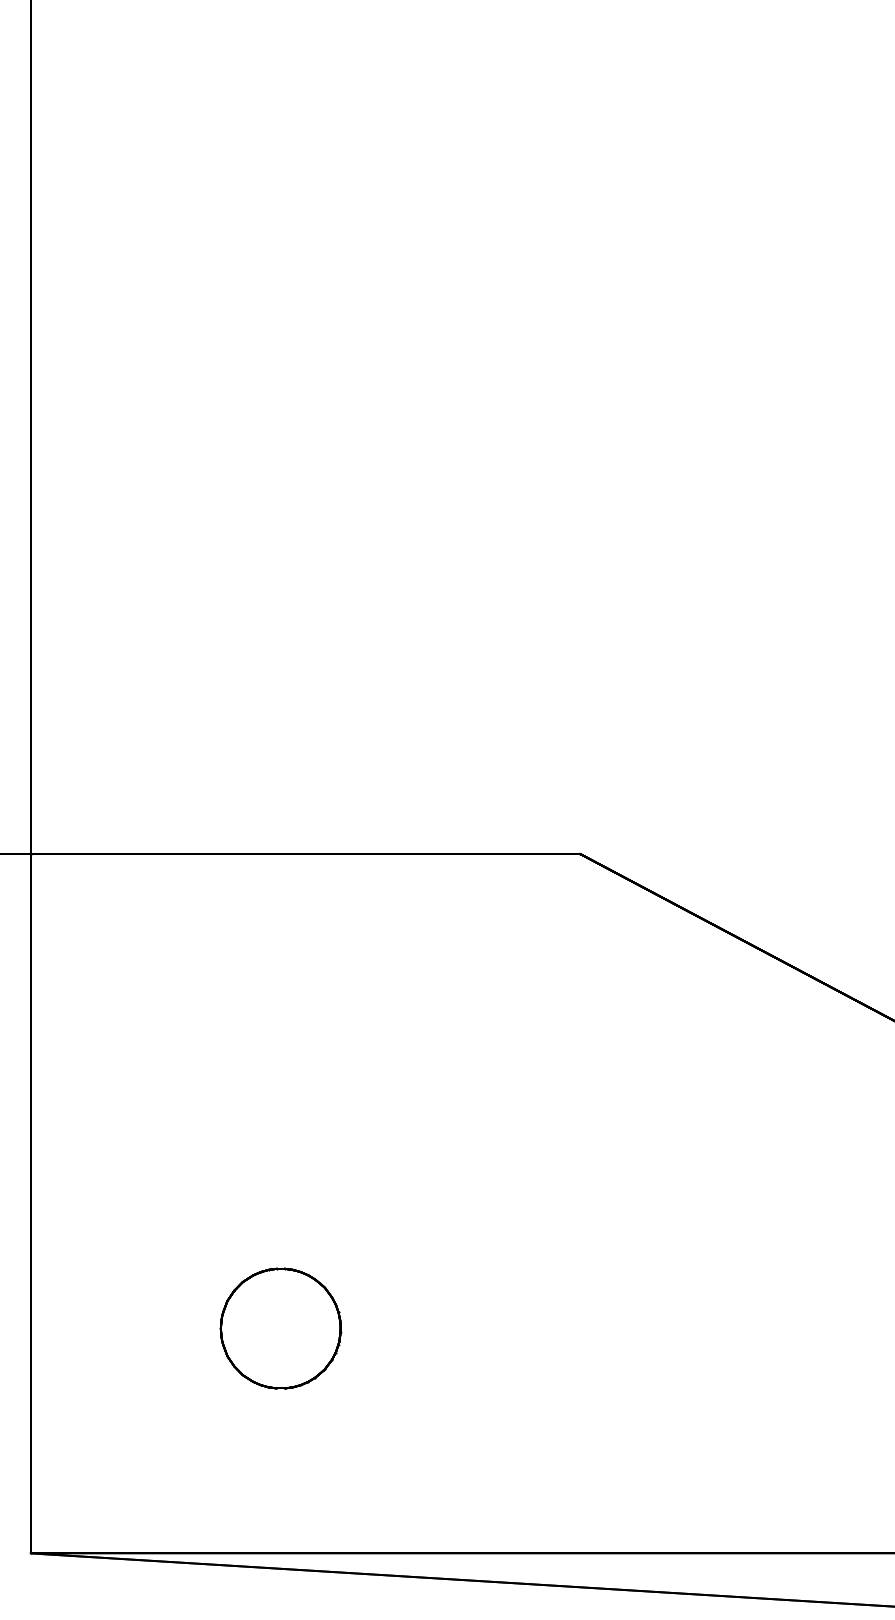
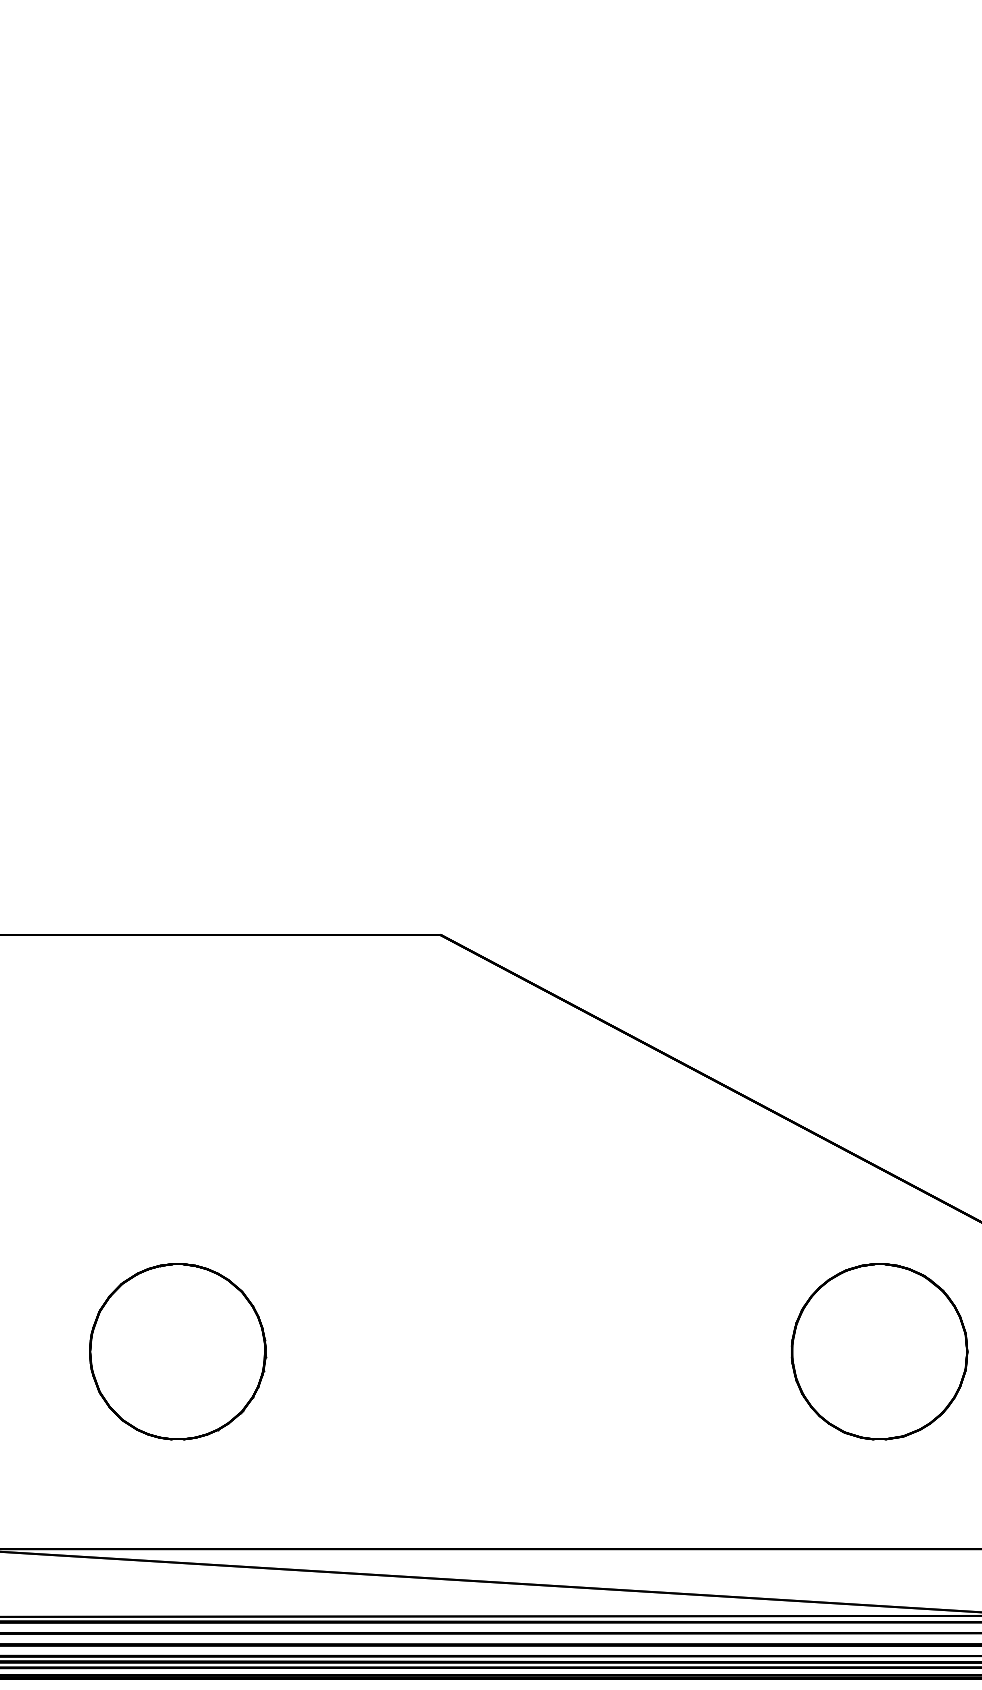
part: (281, 1328) -> (178, 1351), size x1.67

